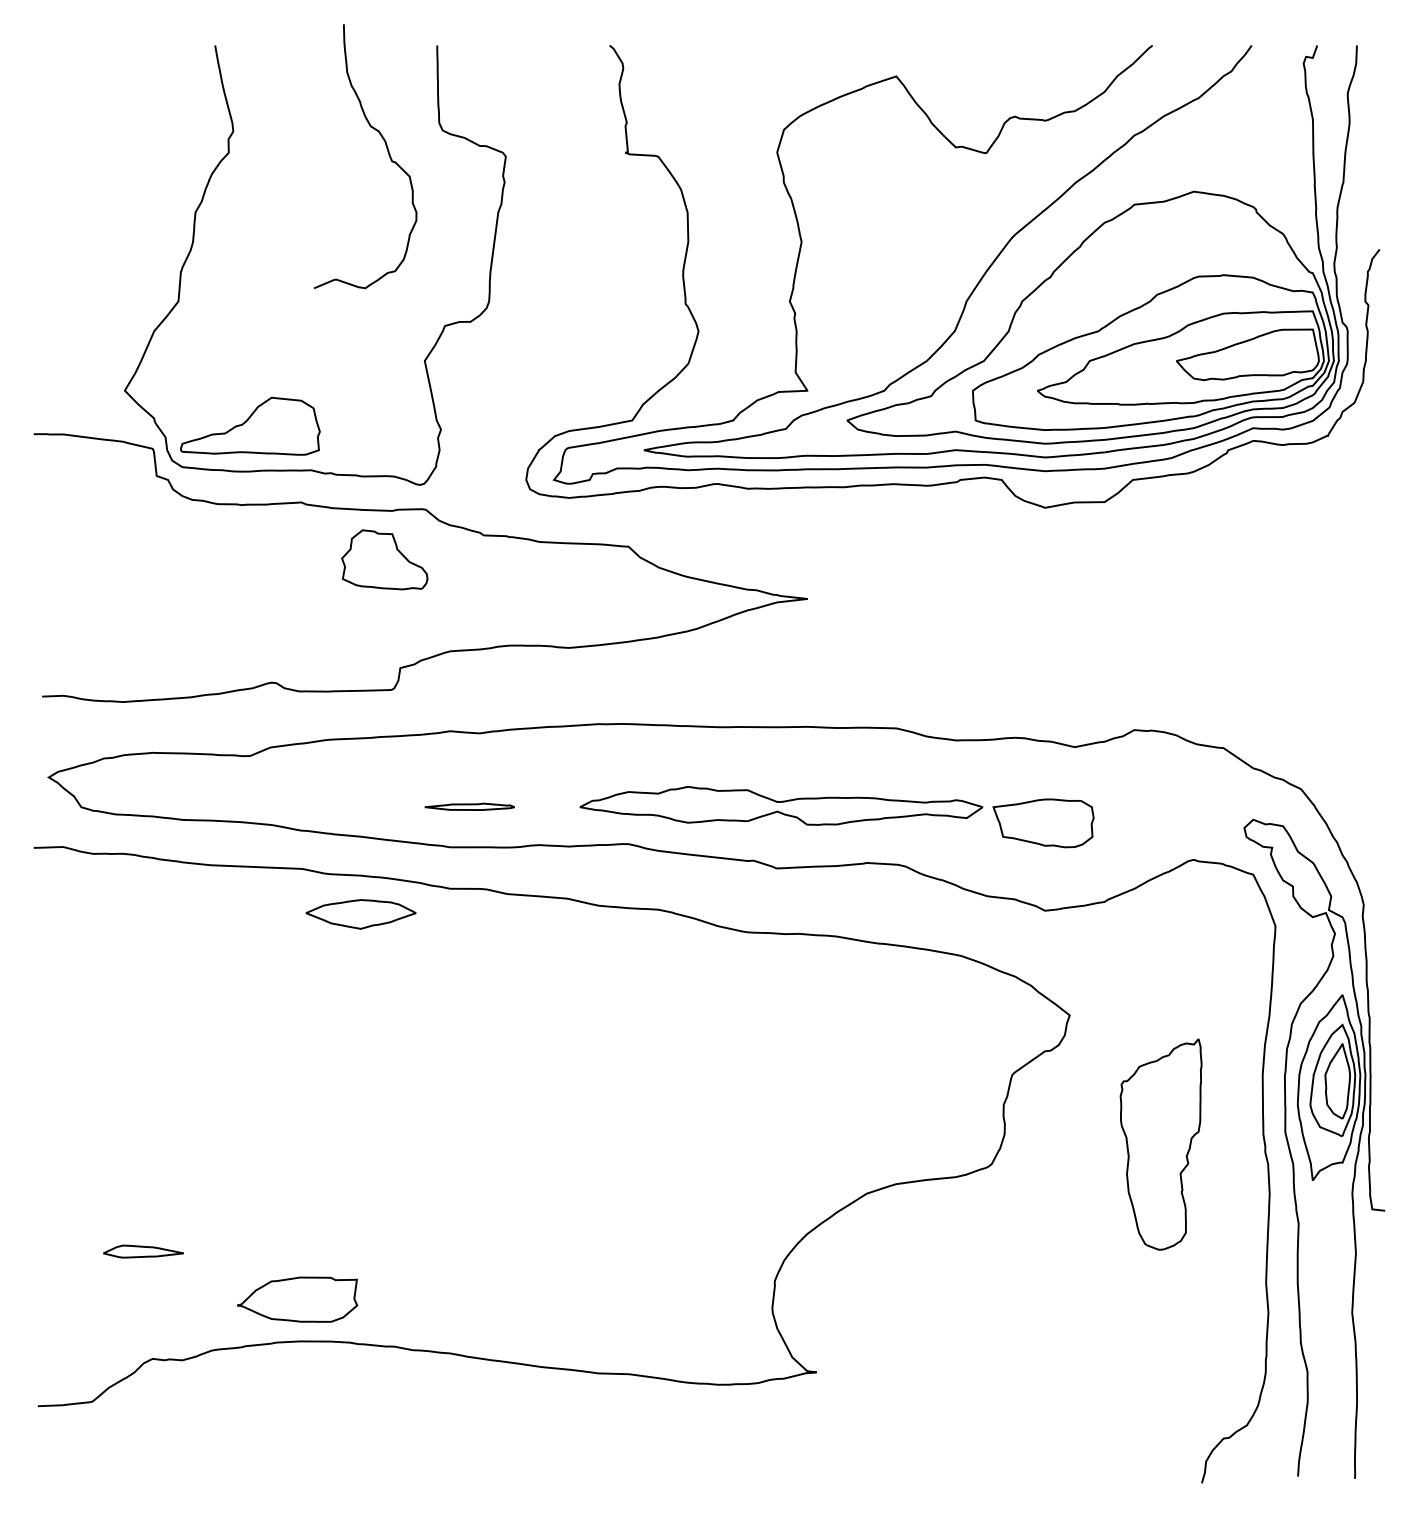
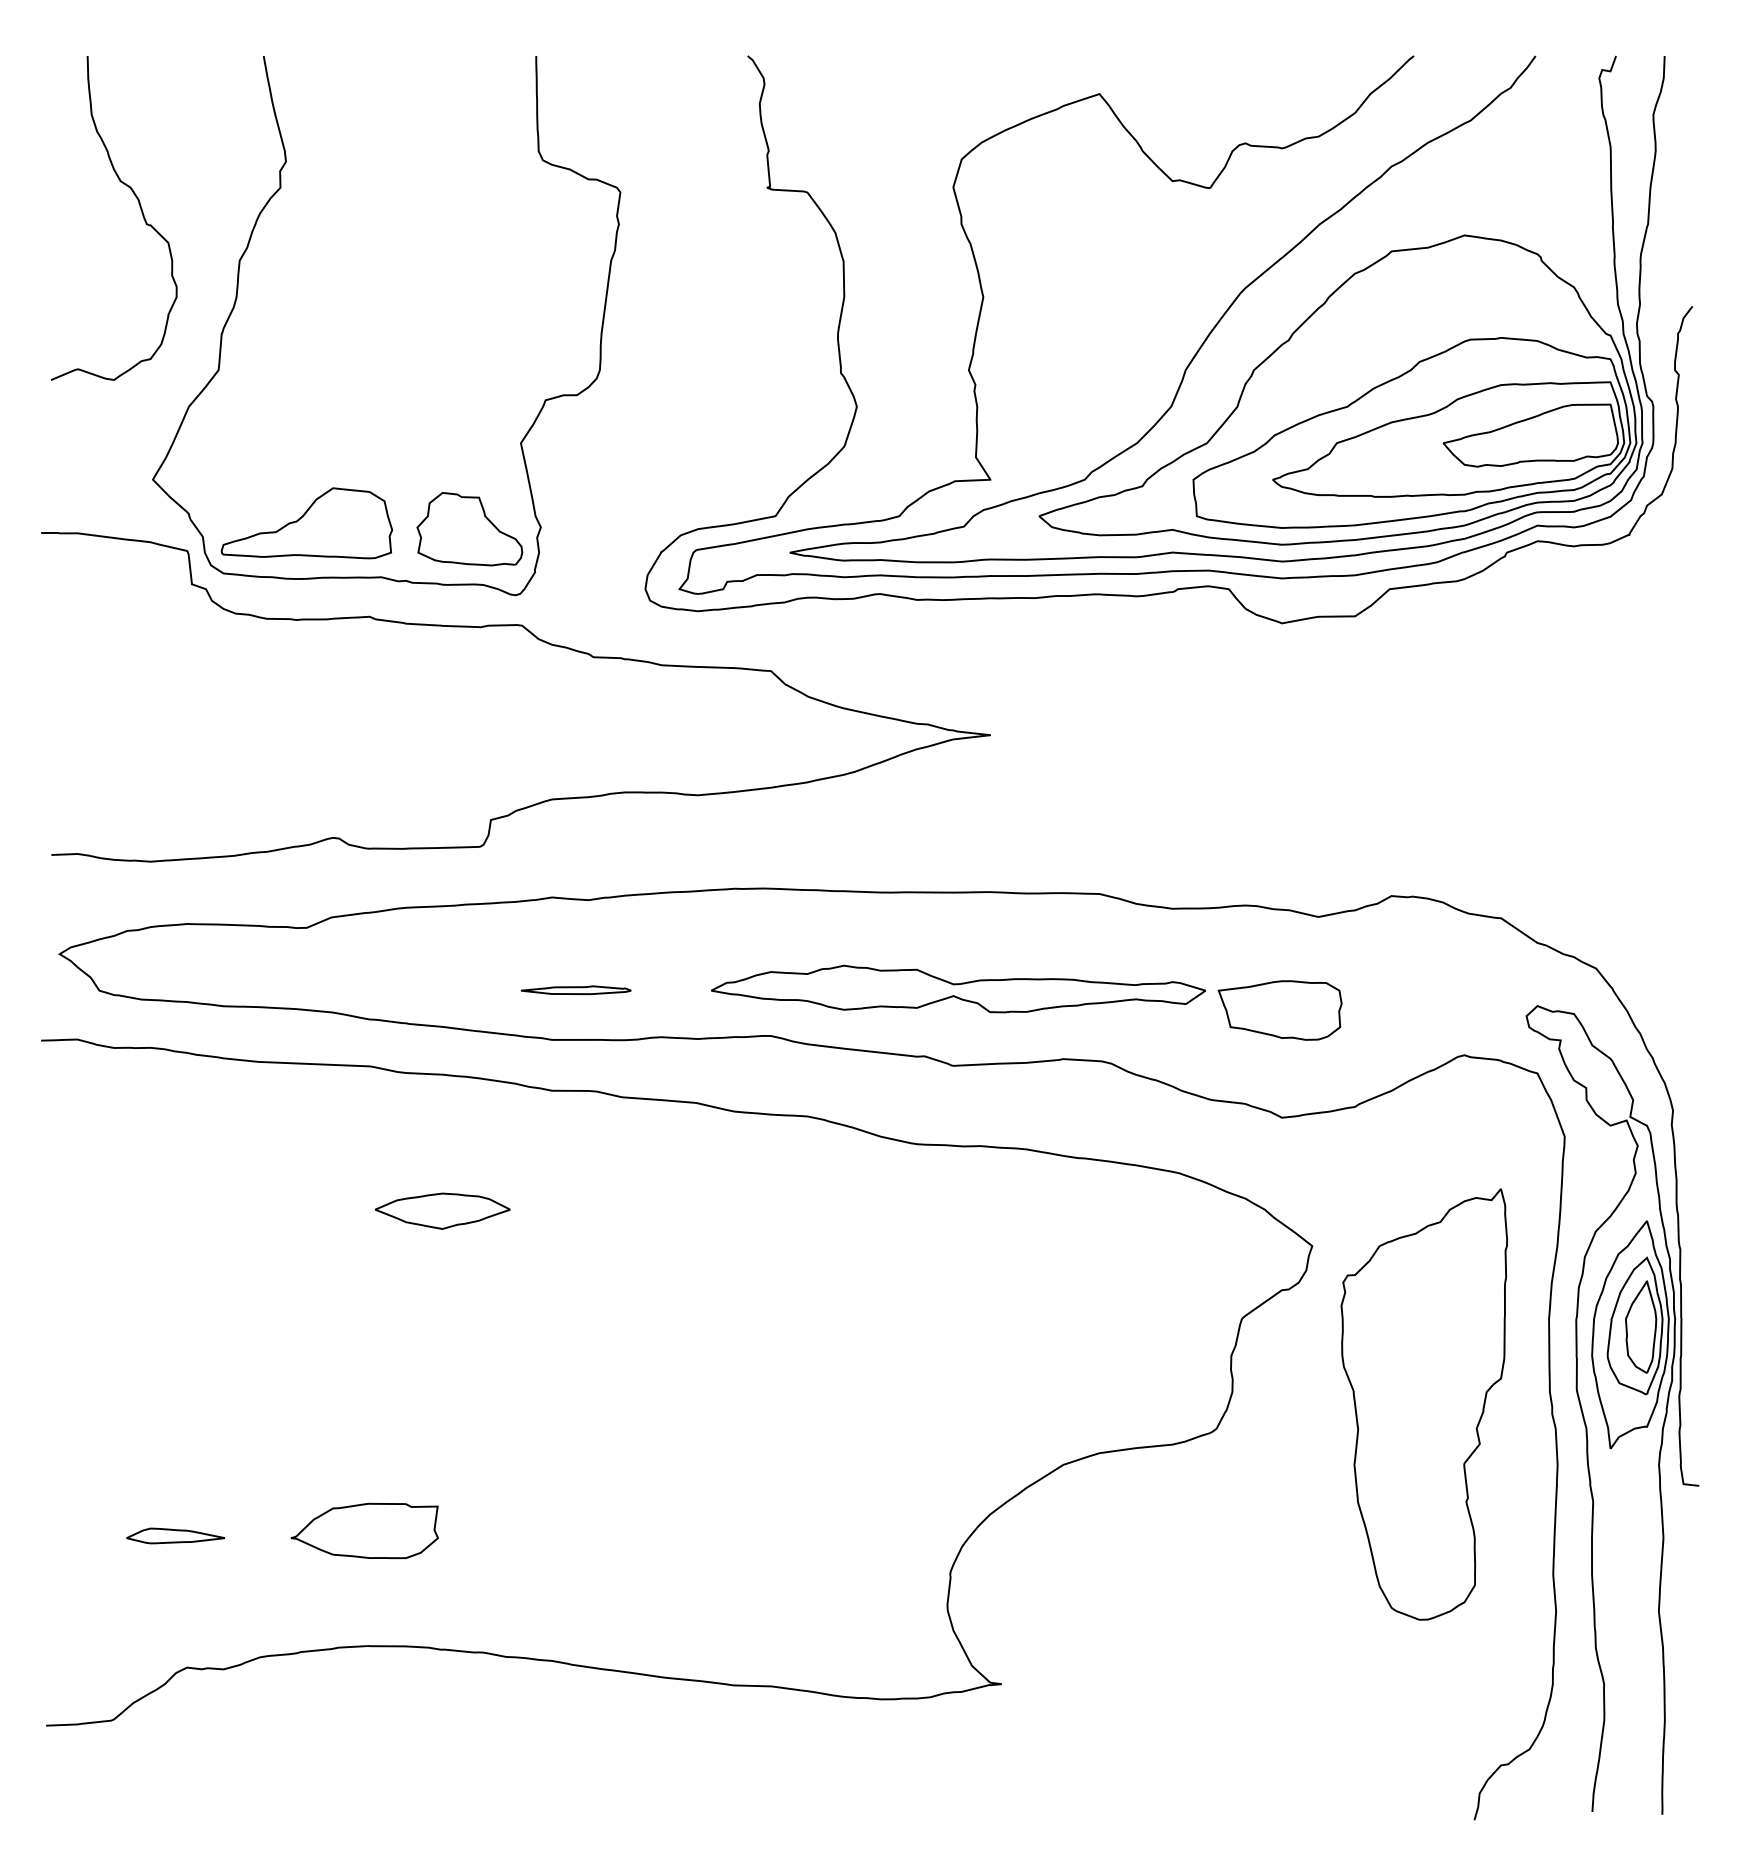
curve: (386, 150) -> (140, 210), moved
part: (384, 560) -> (469, 529), moved
part: (360, 913) -> (442, 1210), moved
part: (1161, 1144) -> (1424, 1404), size x1.67
part: (297, 1299) -> (364, 1530), moved

